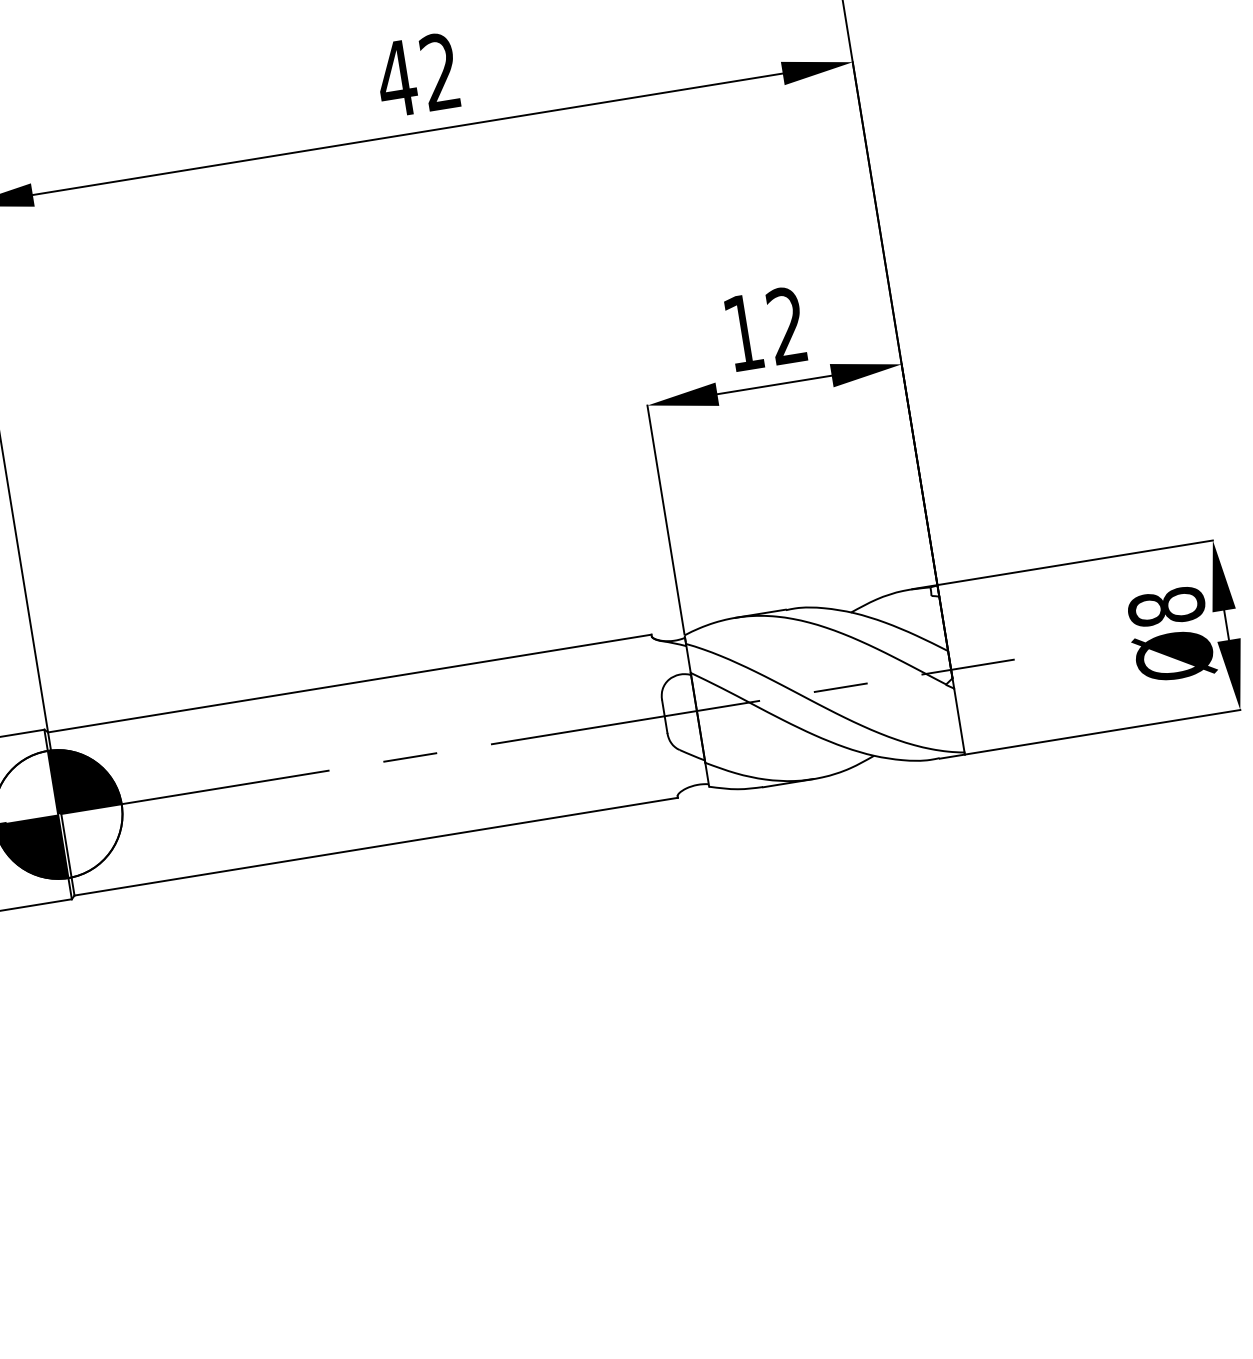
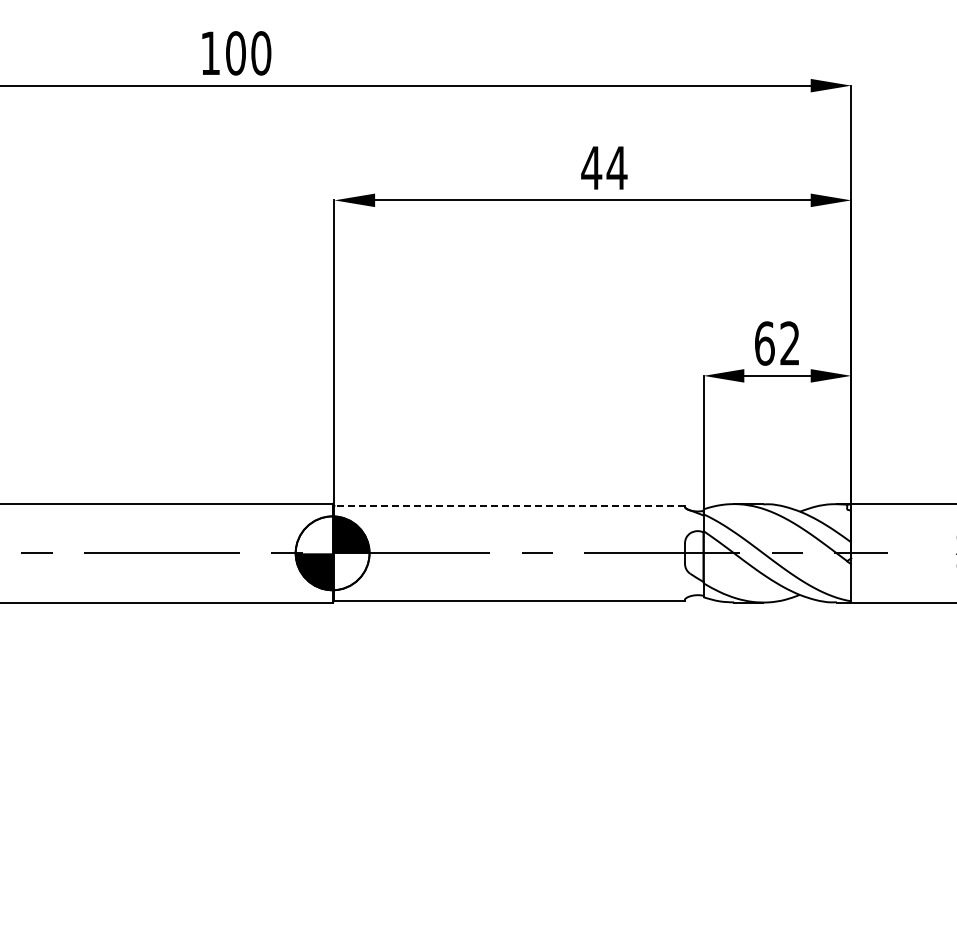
text: (439, 71) -> (616, 167), 42 -> 44
text: (743, 332) -> (764, 343), 12 -> 62
line: (349, 682) -> (509, 505), solid -> dashed

